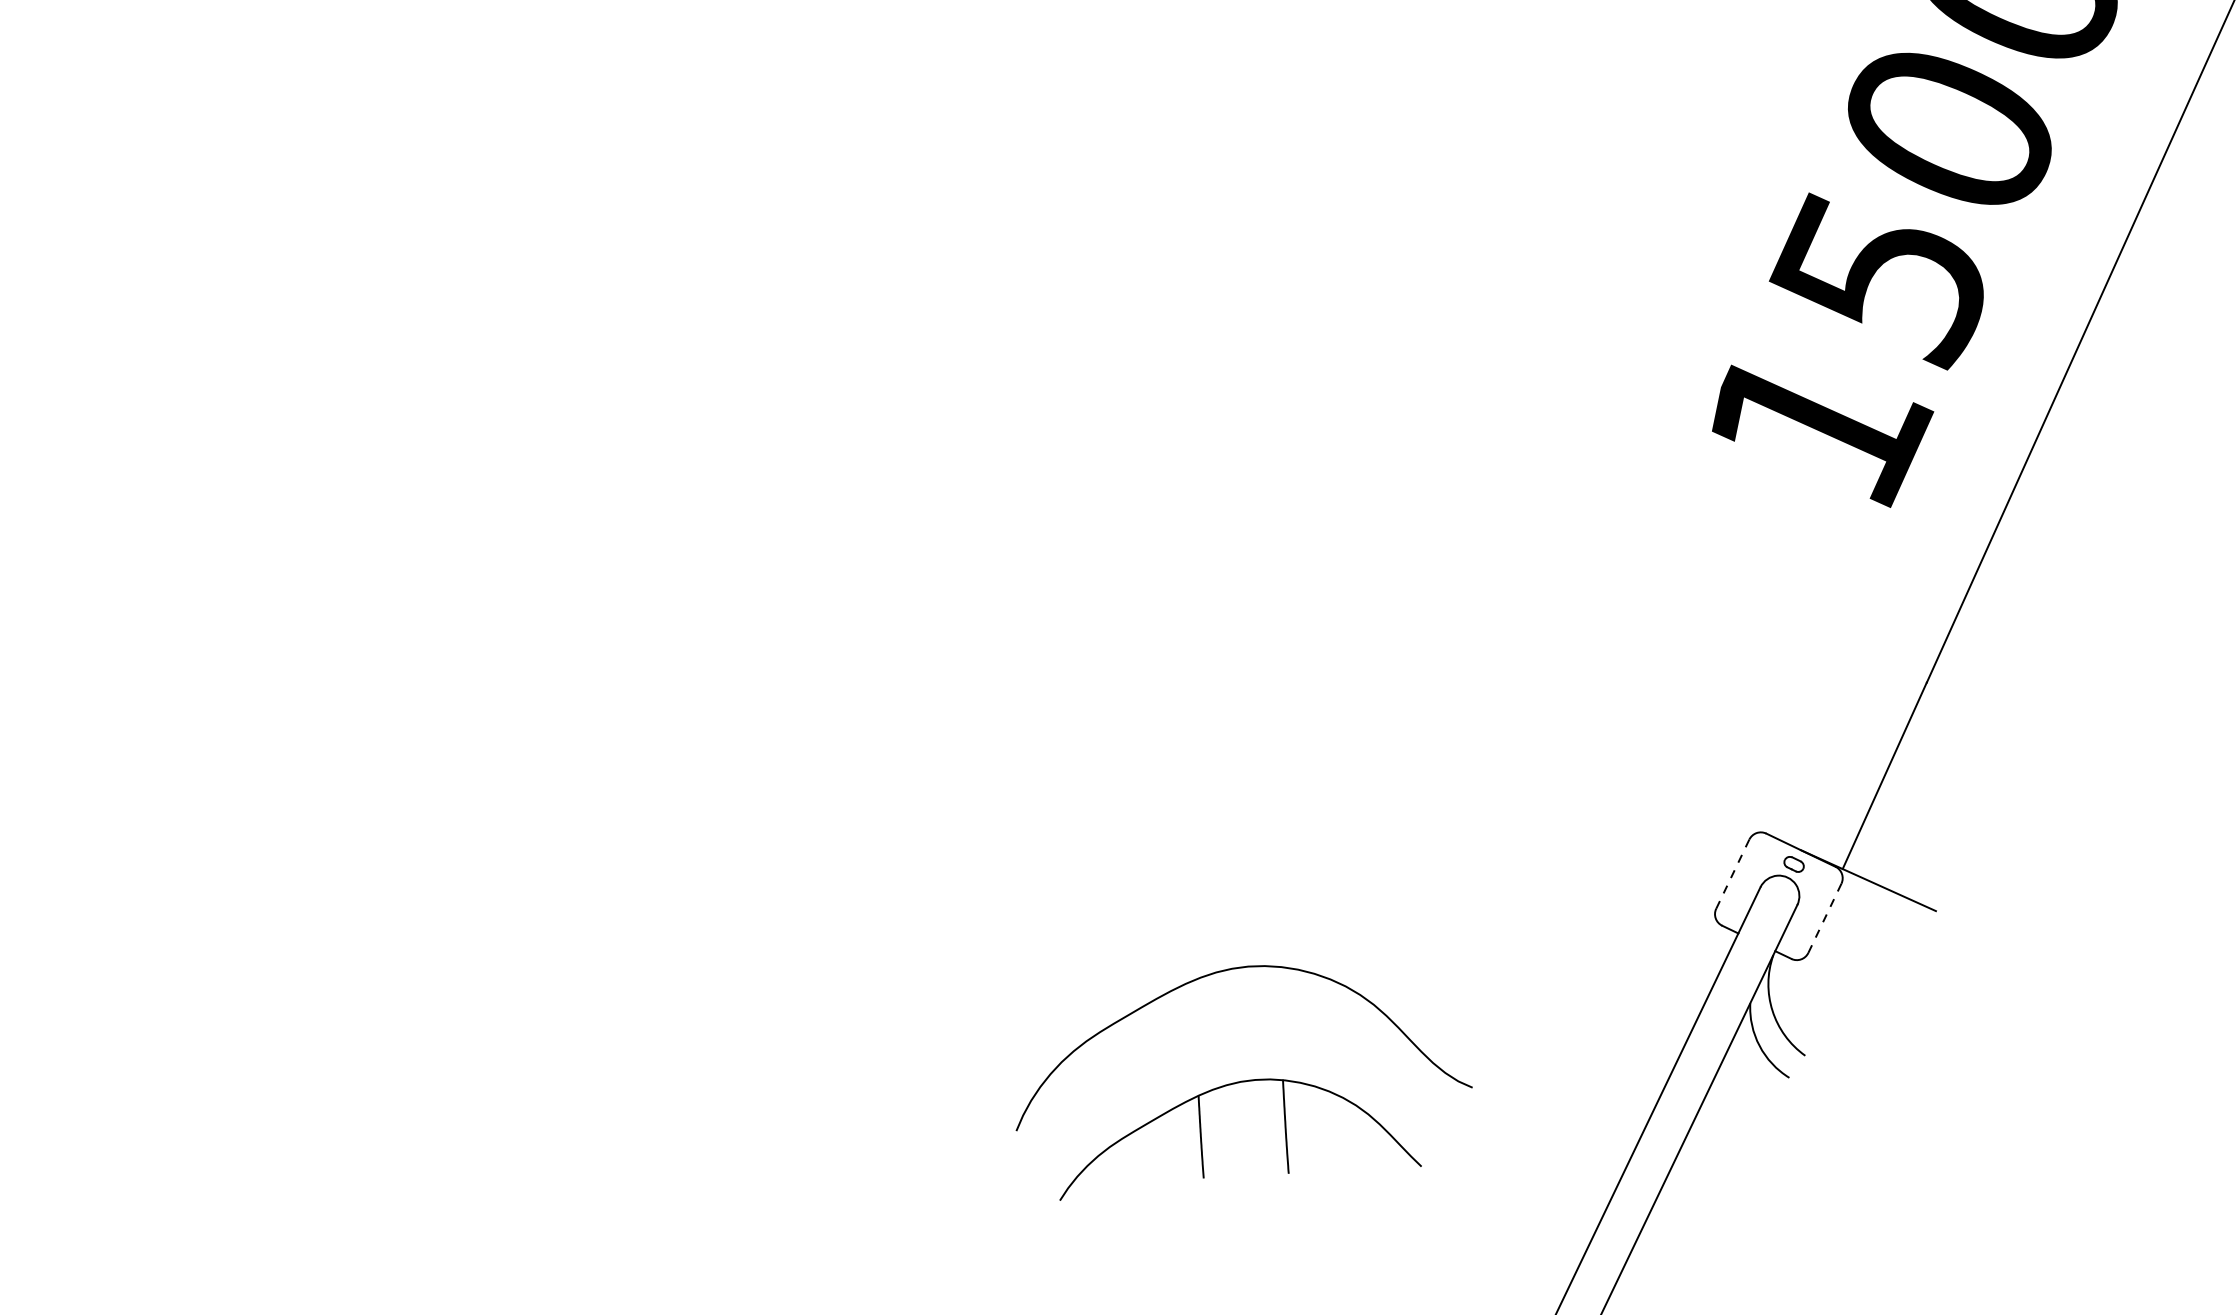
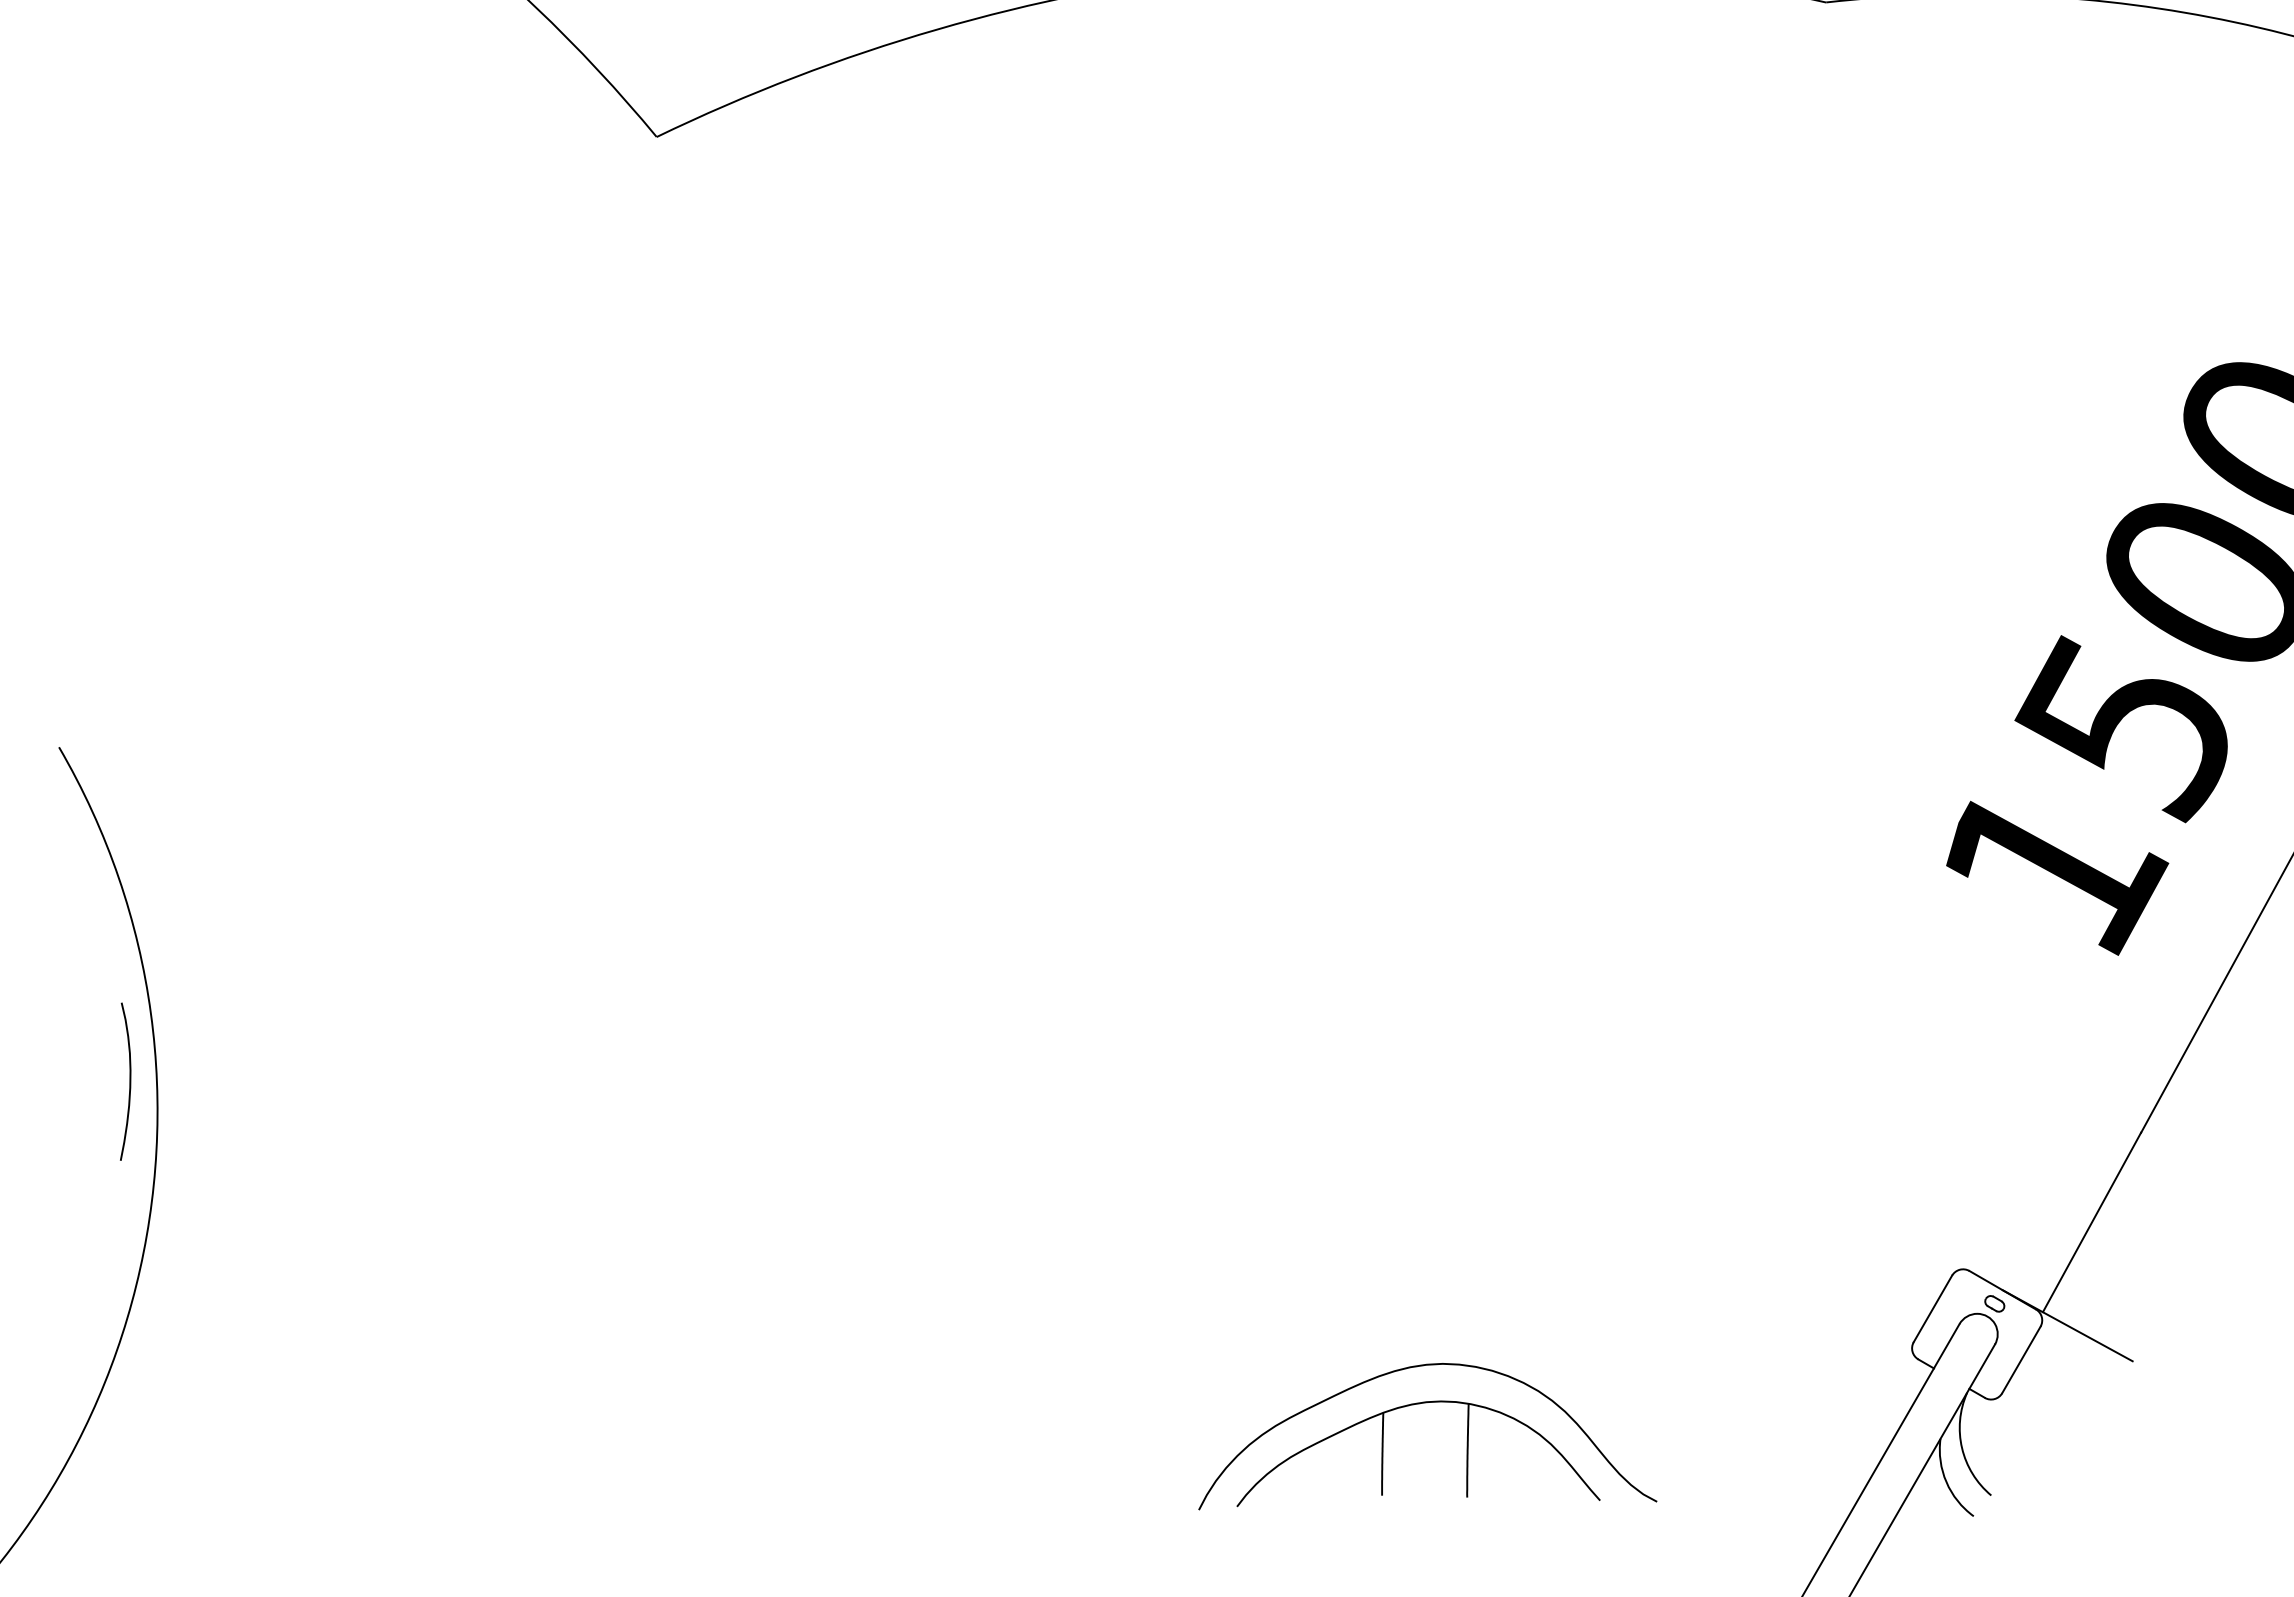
line: (1733, 873) -> (1933, 1308), dashed -> solid
line: (1825, 918) -> (2021, 1360), dashed -> solid
part: (1201, 1136) -> (1383, 1453), moved

